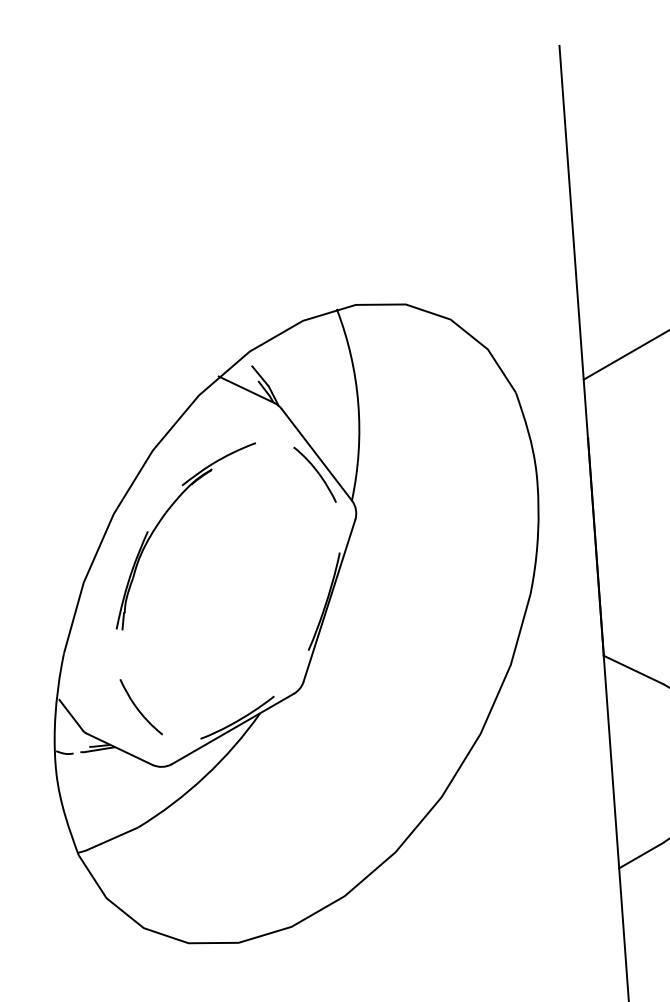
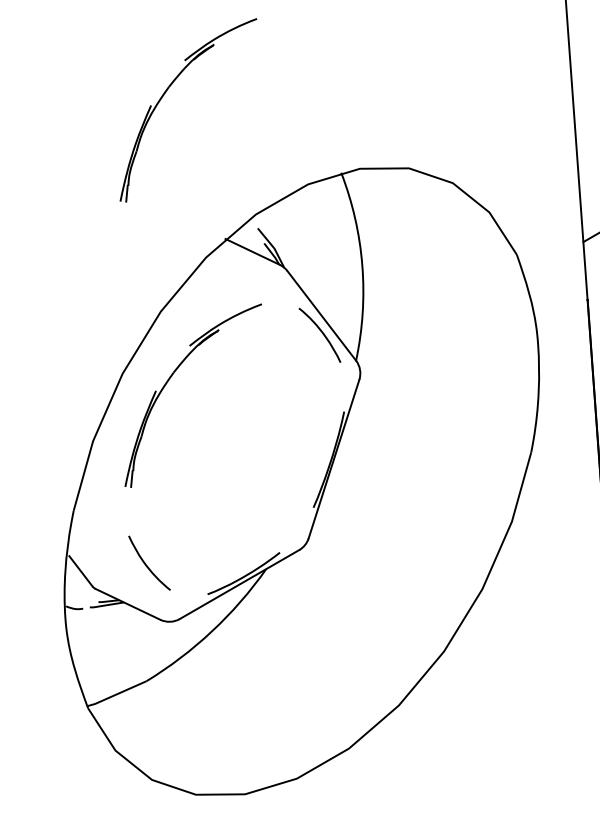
part: (157, 228) -> (165, 93), added

